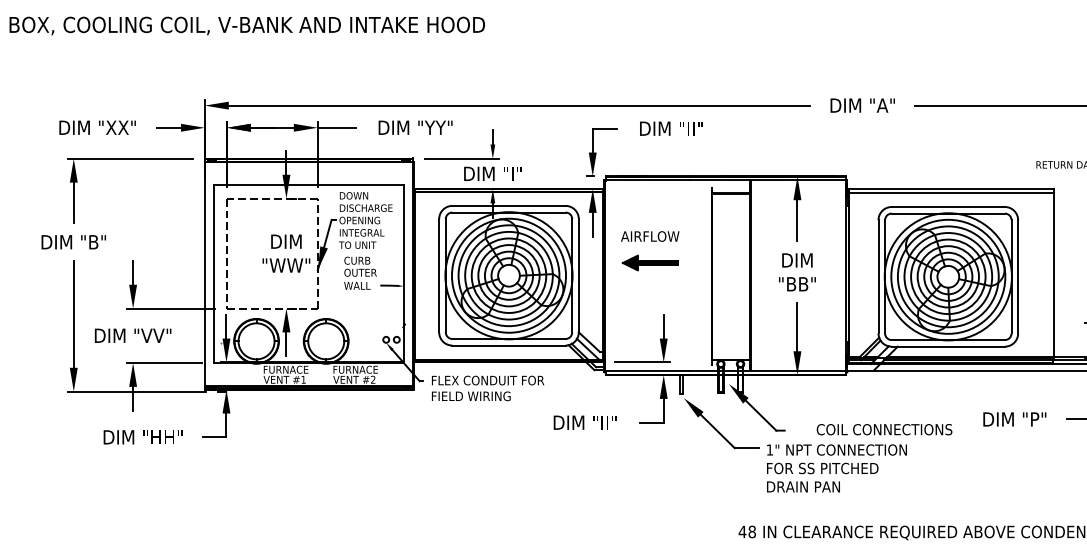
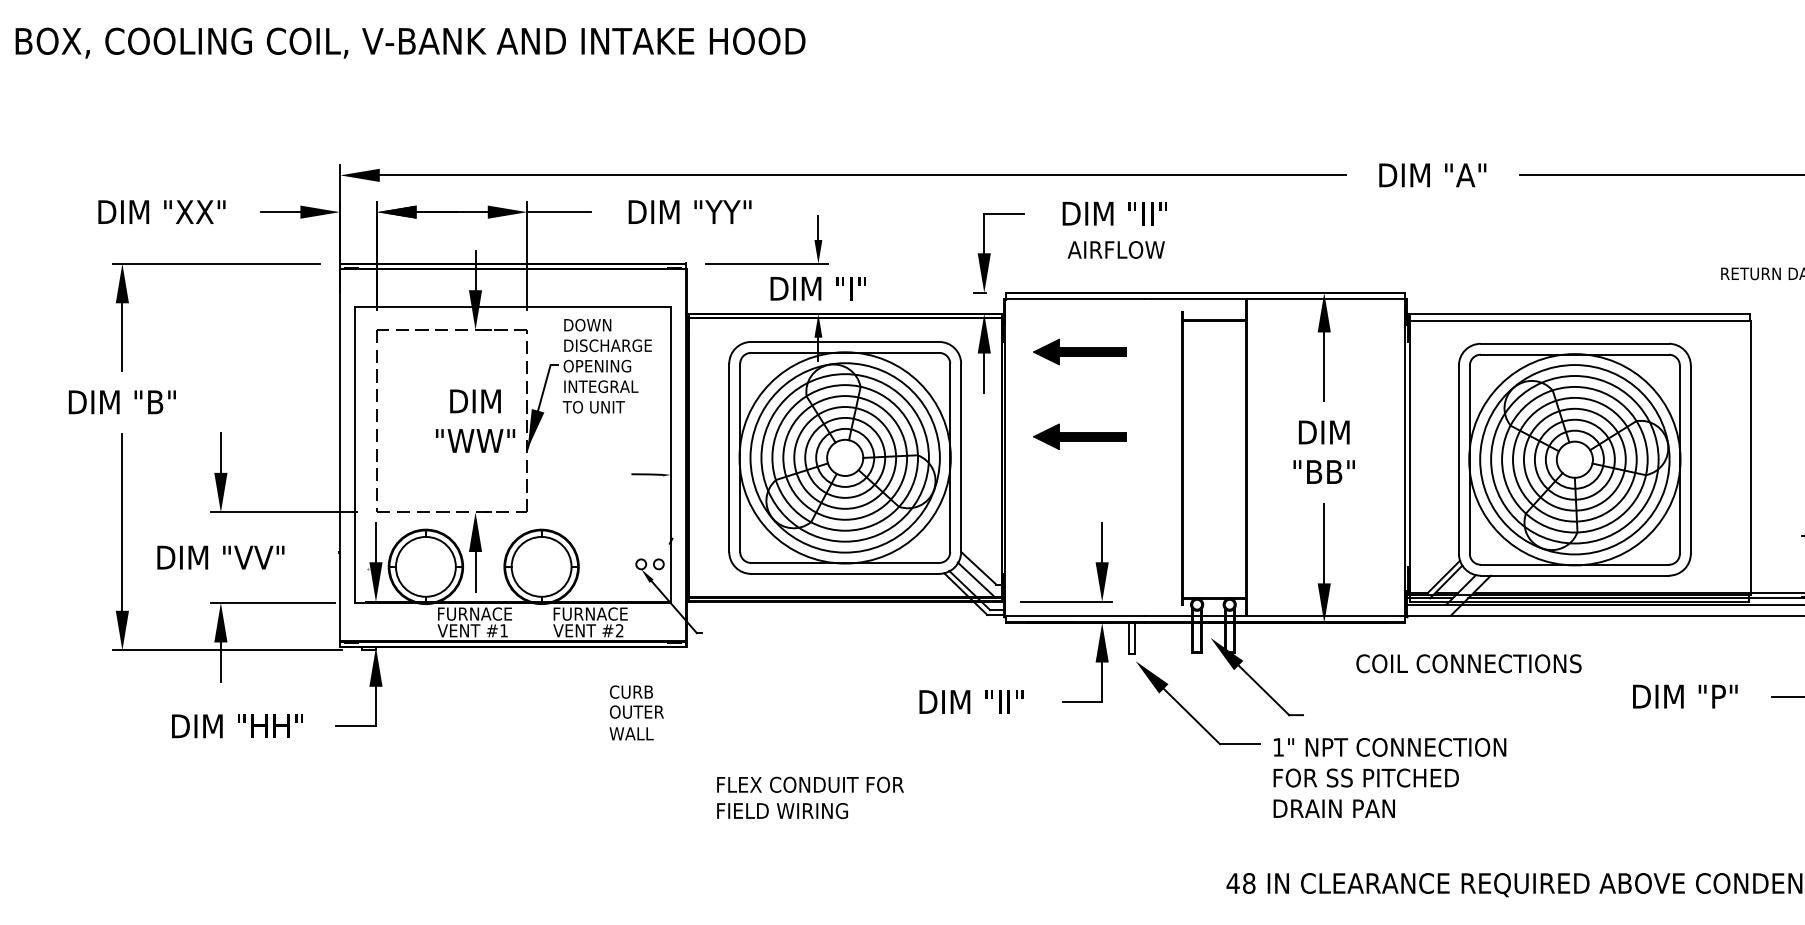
part: (649, 211) -> (1078, 351), added
text: (650, 236) -> (1116, 249), moved
text: (360, 272) -> (636, 711), moved
text: (488, 388) -> (811, 798), moved
text: (884, 429) -> (1468, 663), moved

